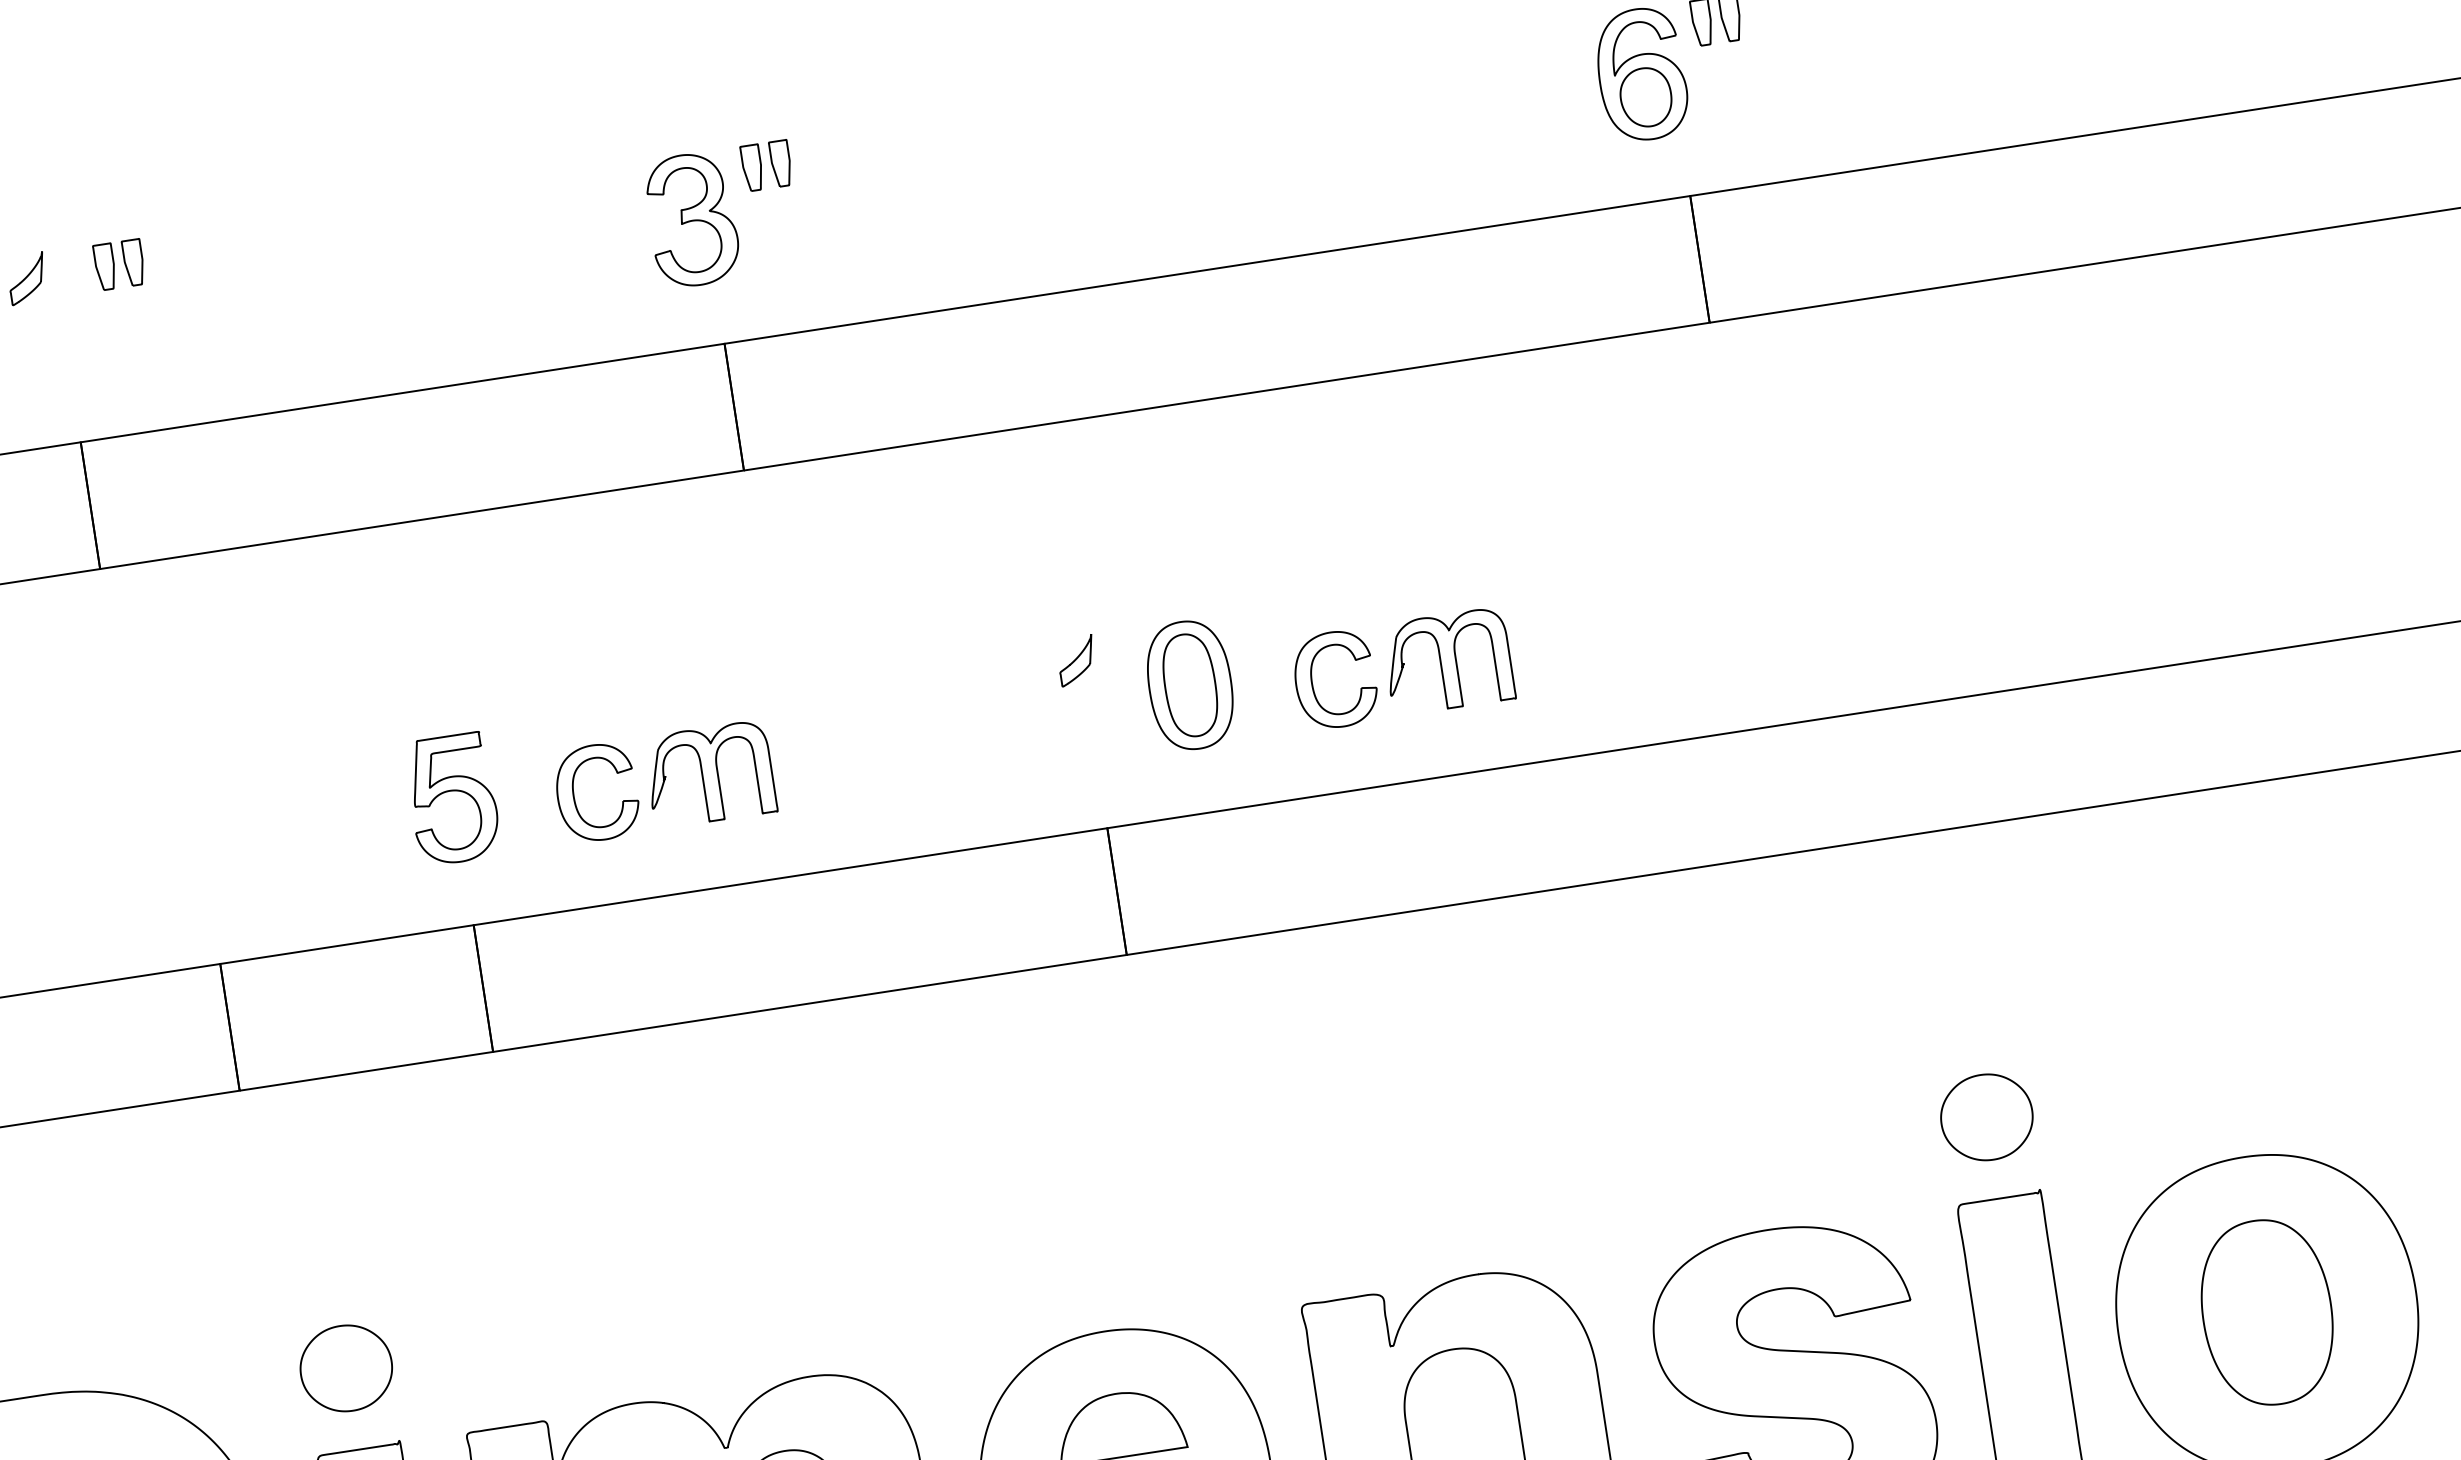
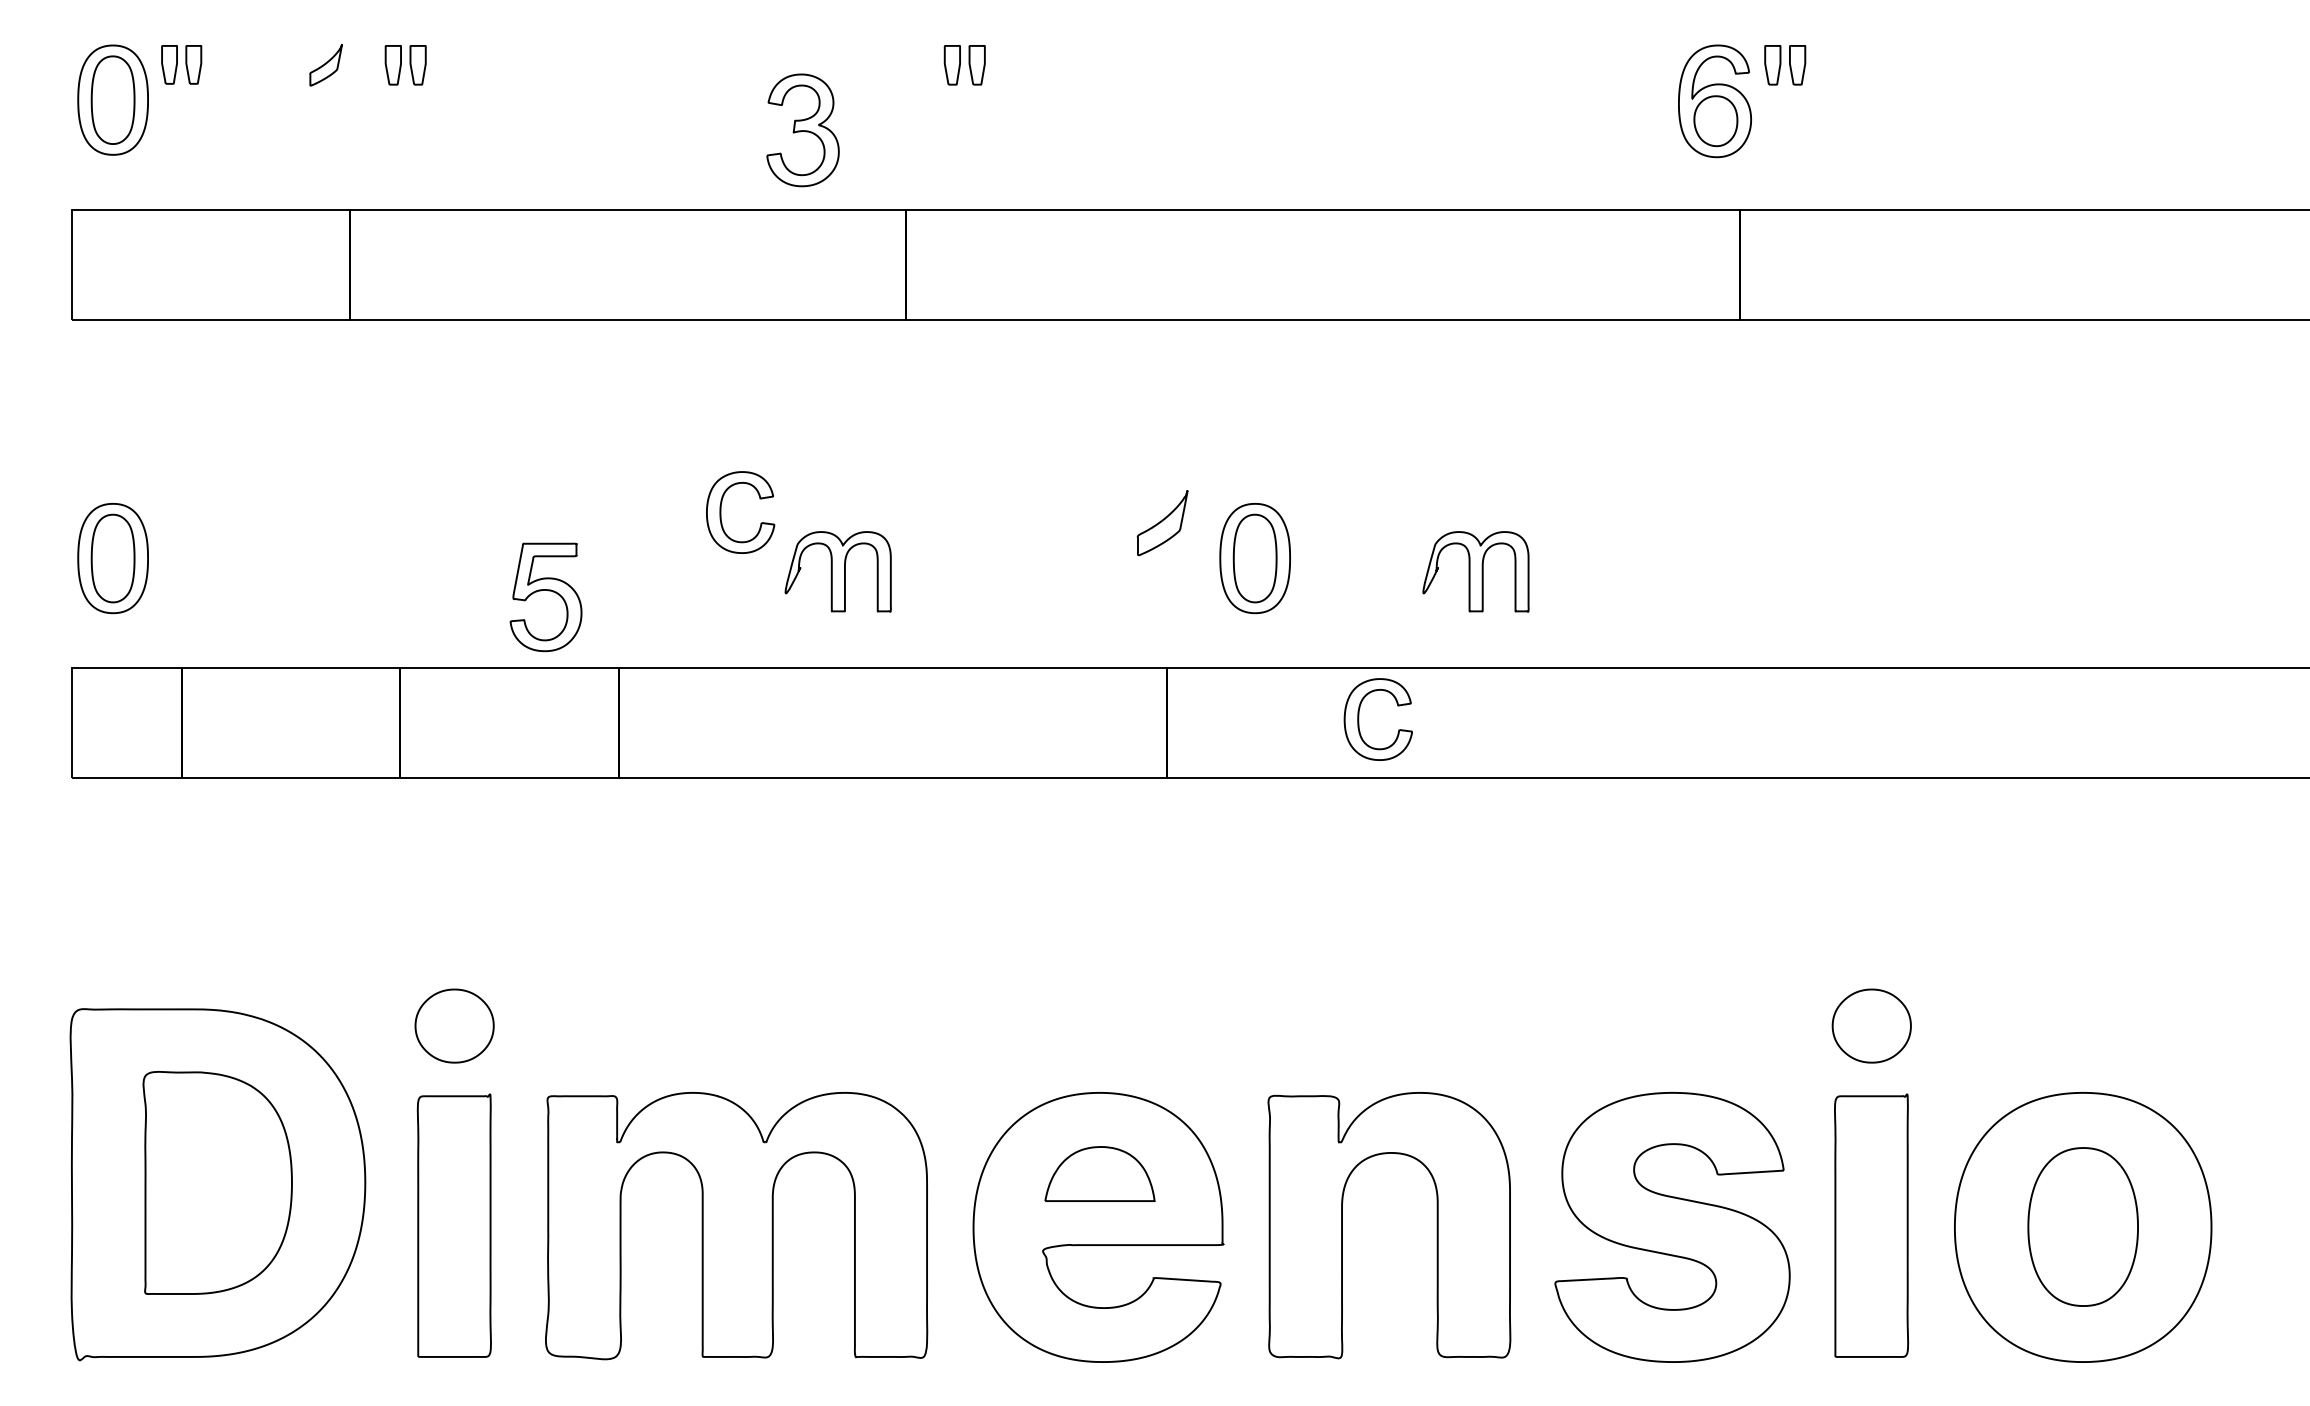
part: (691, 220) -> (802, 130), moved
part: (1076, 660) -> (1162, 522), size x1.6
part: (1313, 683) -> (1359, 719), moved
part: (454, 791) -> (548, 591), moved
part: (574, 796) -> (721, 512), moved

